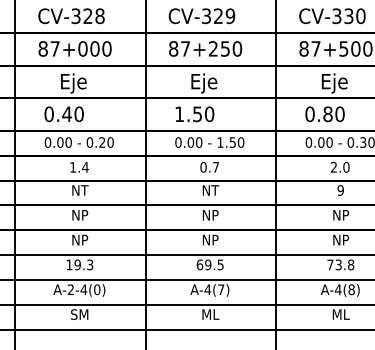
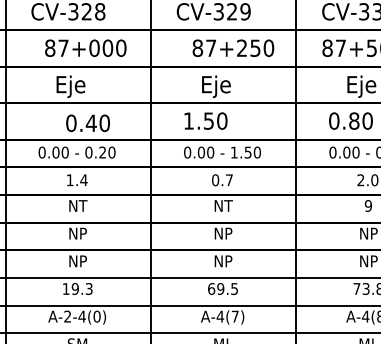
text: (74, 48) -> (85, 47), moved
text: (205, 48) -> (233, 47), moved
text: (63, 114) -> (87, 123), moved

